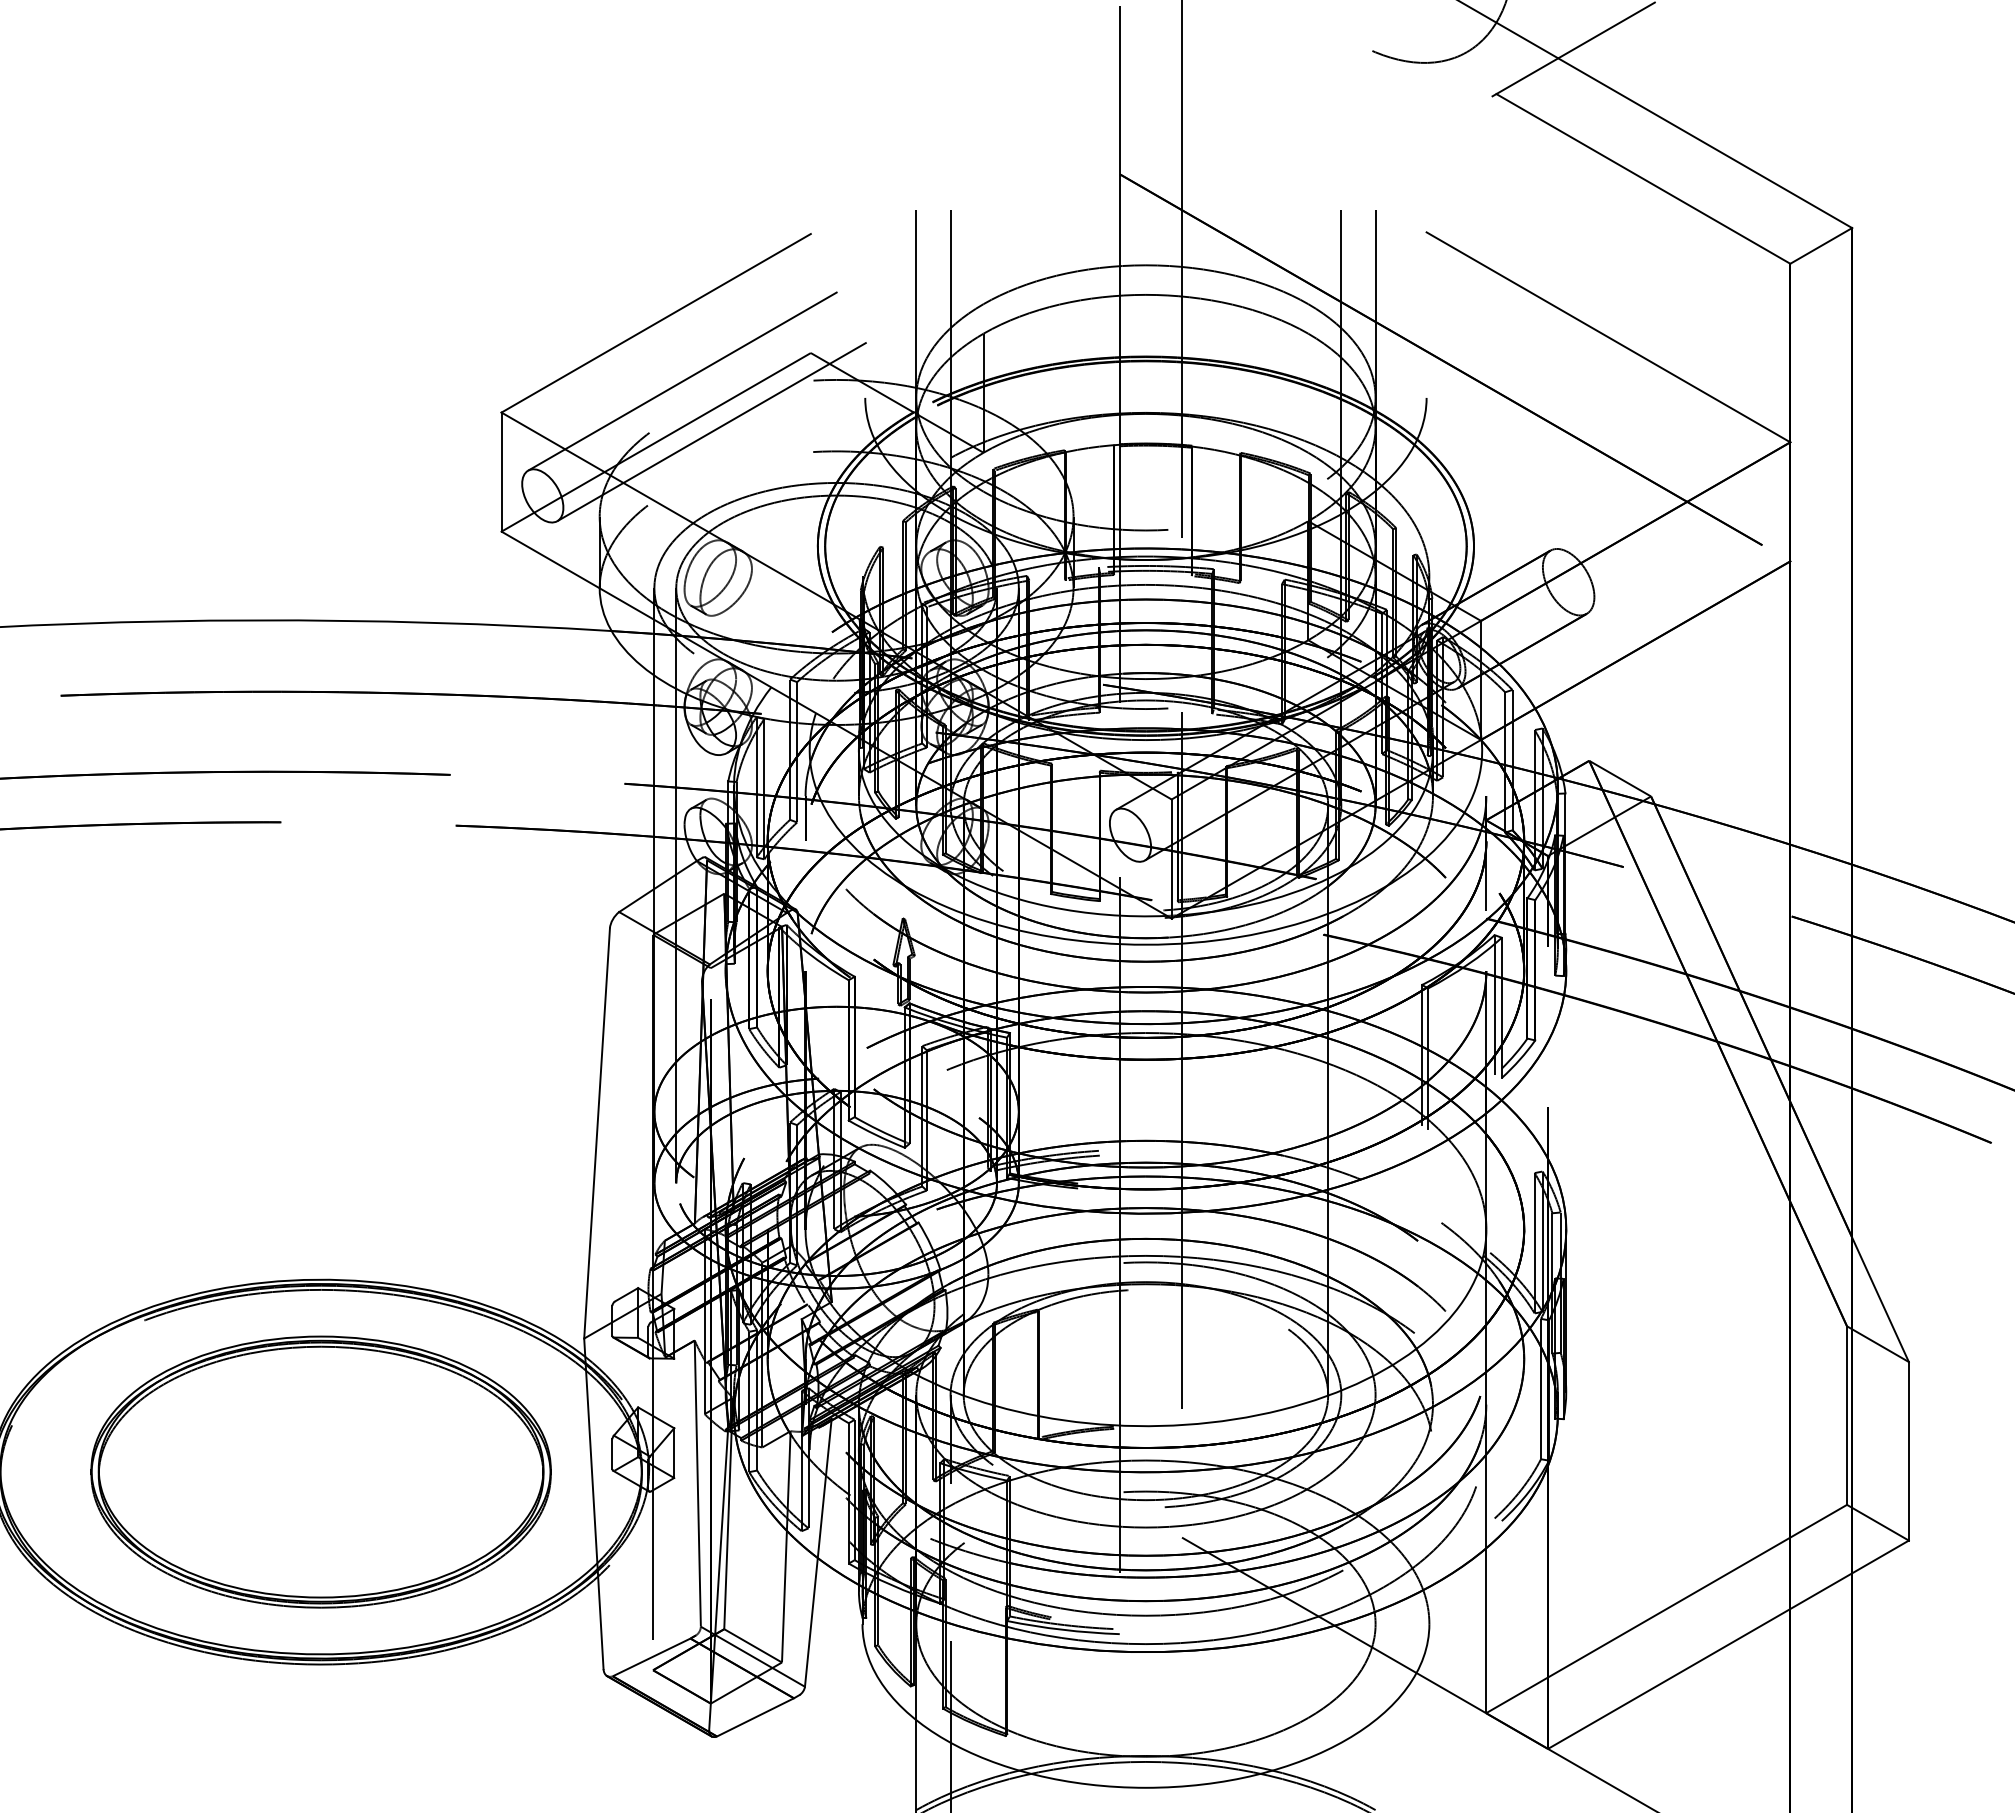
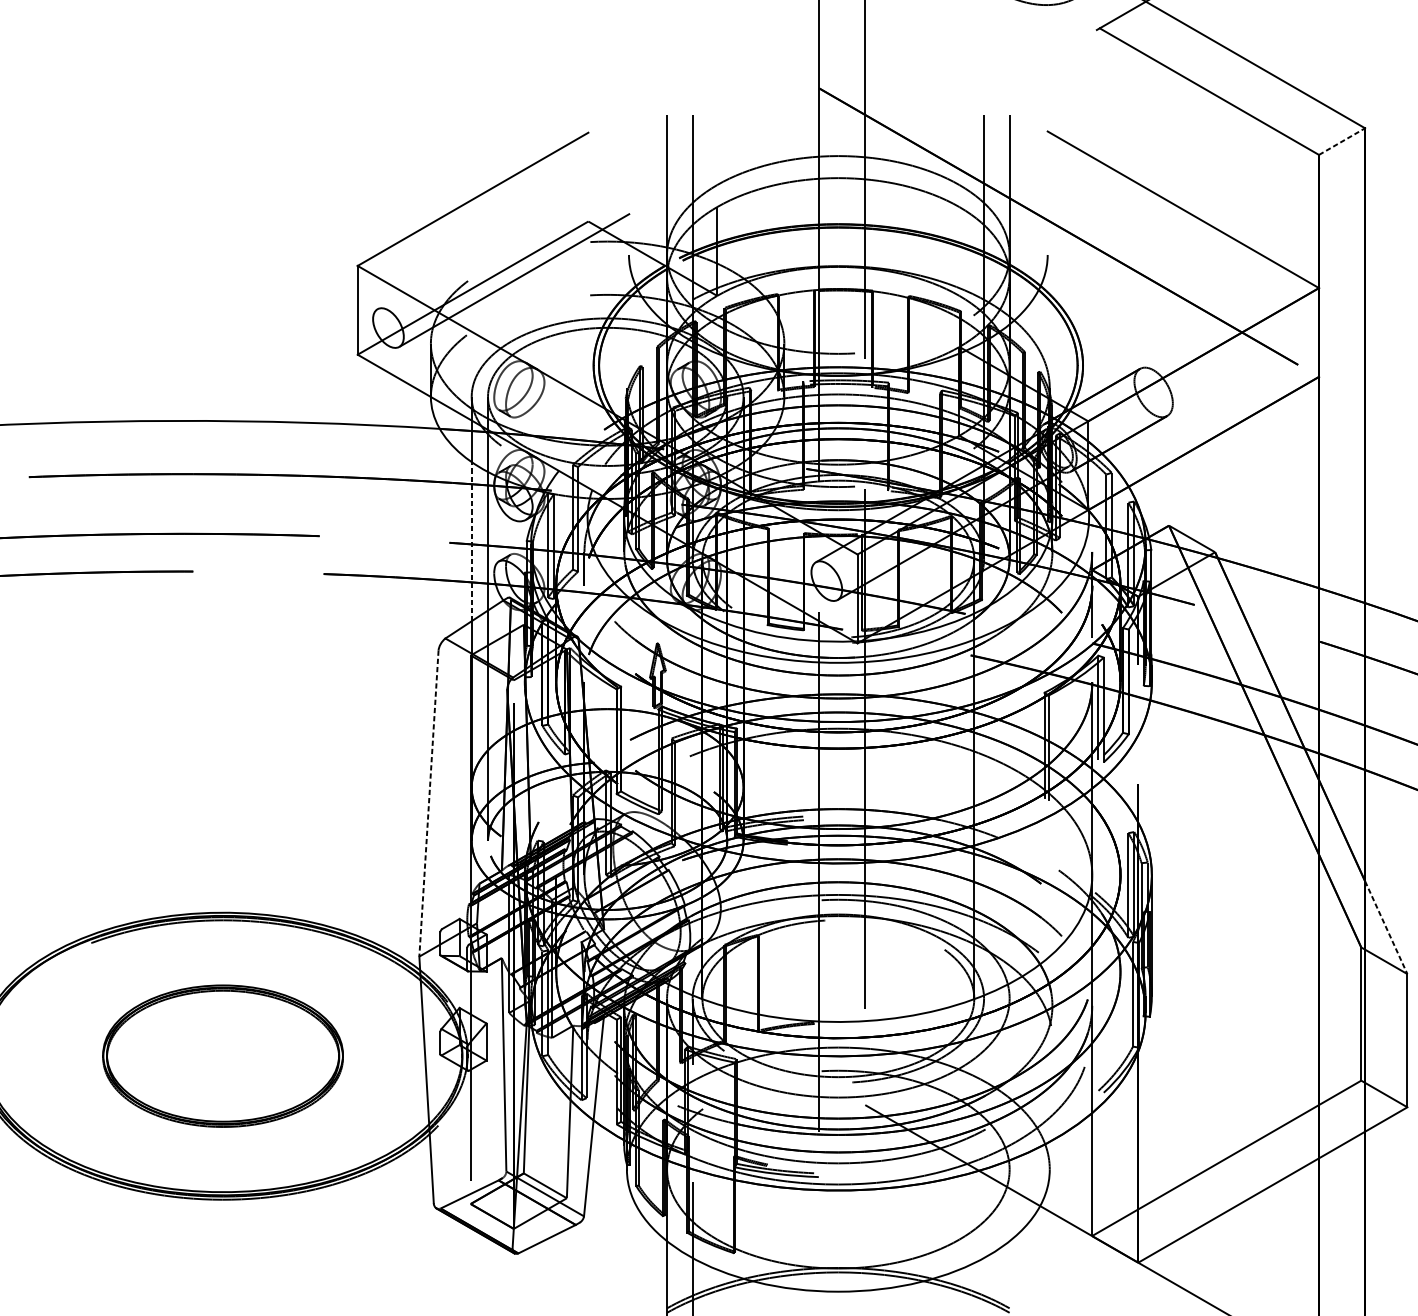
line: (1821, 245) -> (1342, 141), solid -> dashed
line: (682, 381) -> (492, 242), removed
line: (654, 782) -> (471, 541), solid -> dashed
line: (597, 1133) -> (429, 803), solid -> dashed
line: (1880, 1300) -> (1386, 928), solid -> dashed
part: (320, 1471) -> (222, 1055), size x0.7

